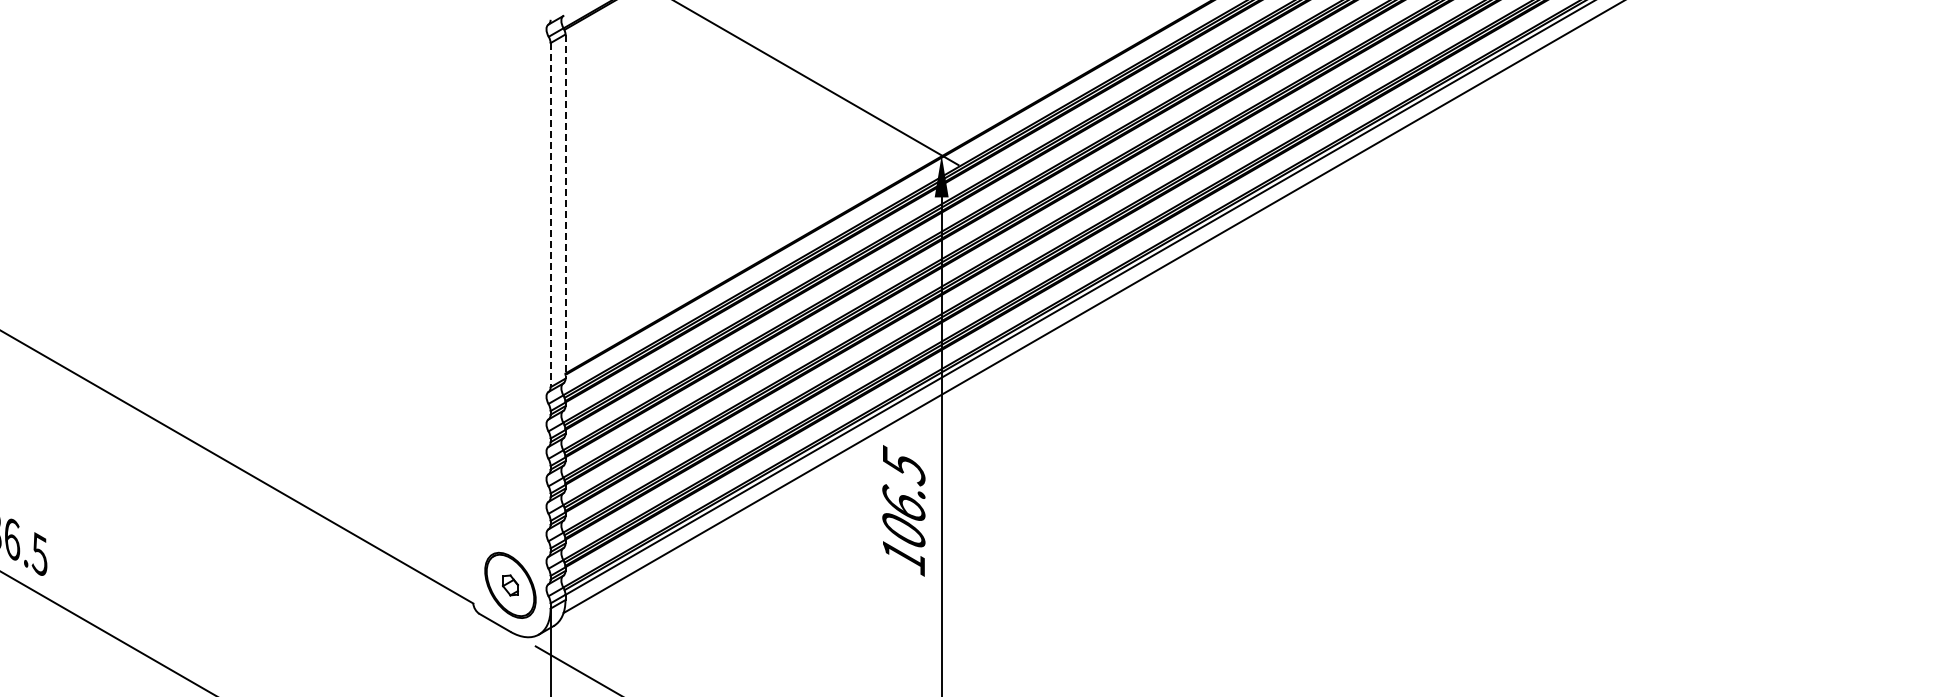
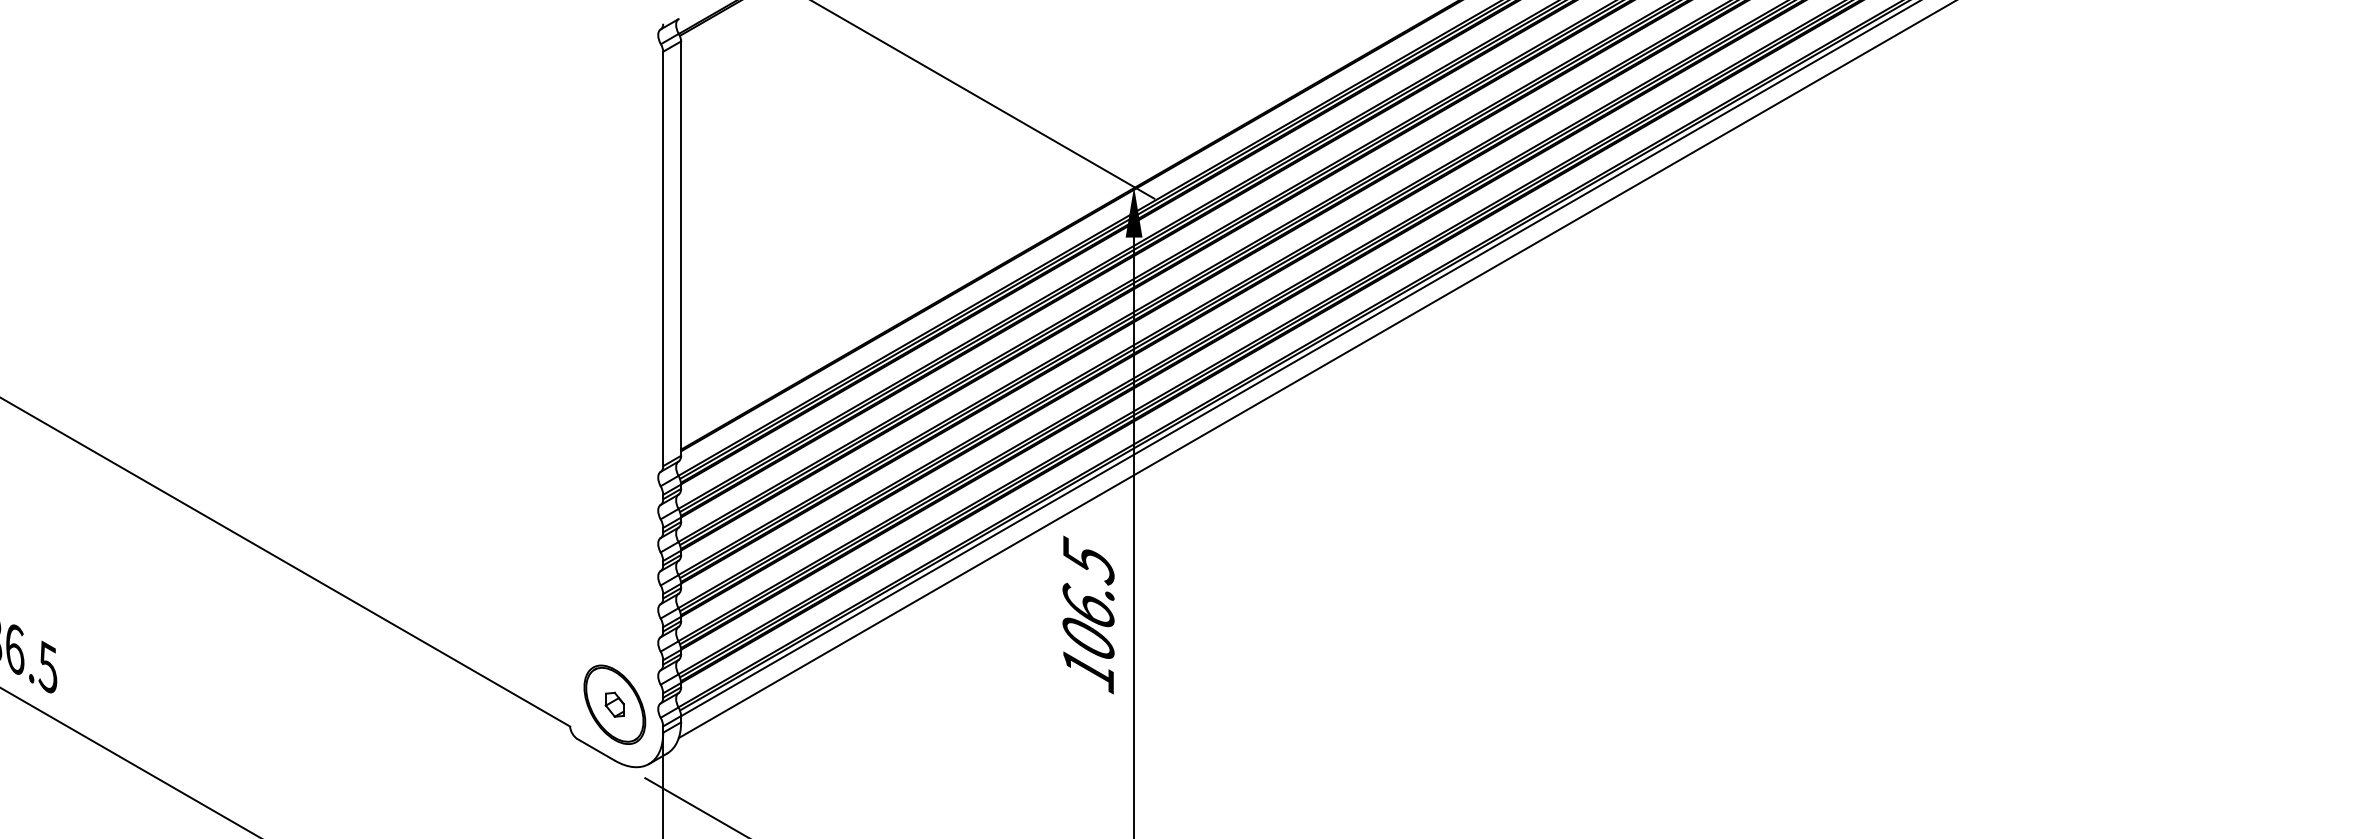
line: (565, 207) -> (681, 249), dashed -> solid
line: (550, 215) -> (663, 259), dashed -> solid

